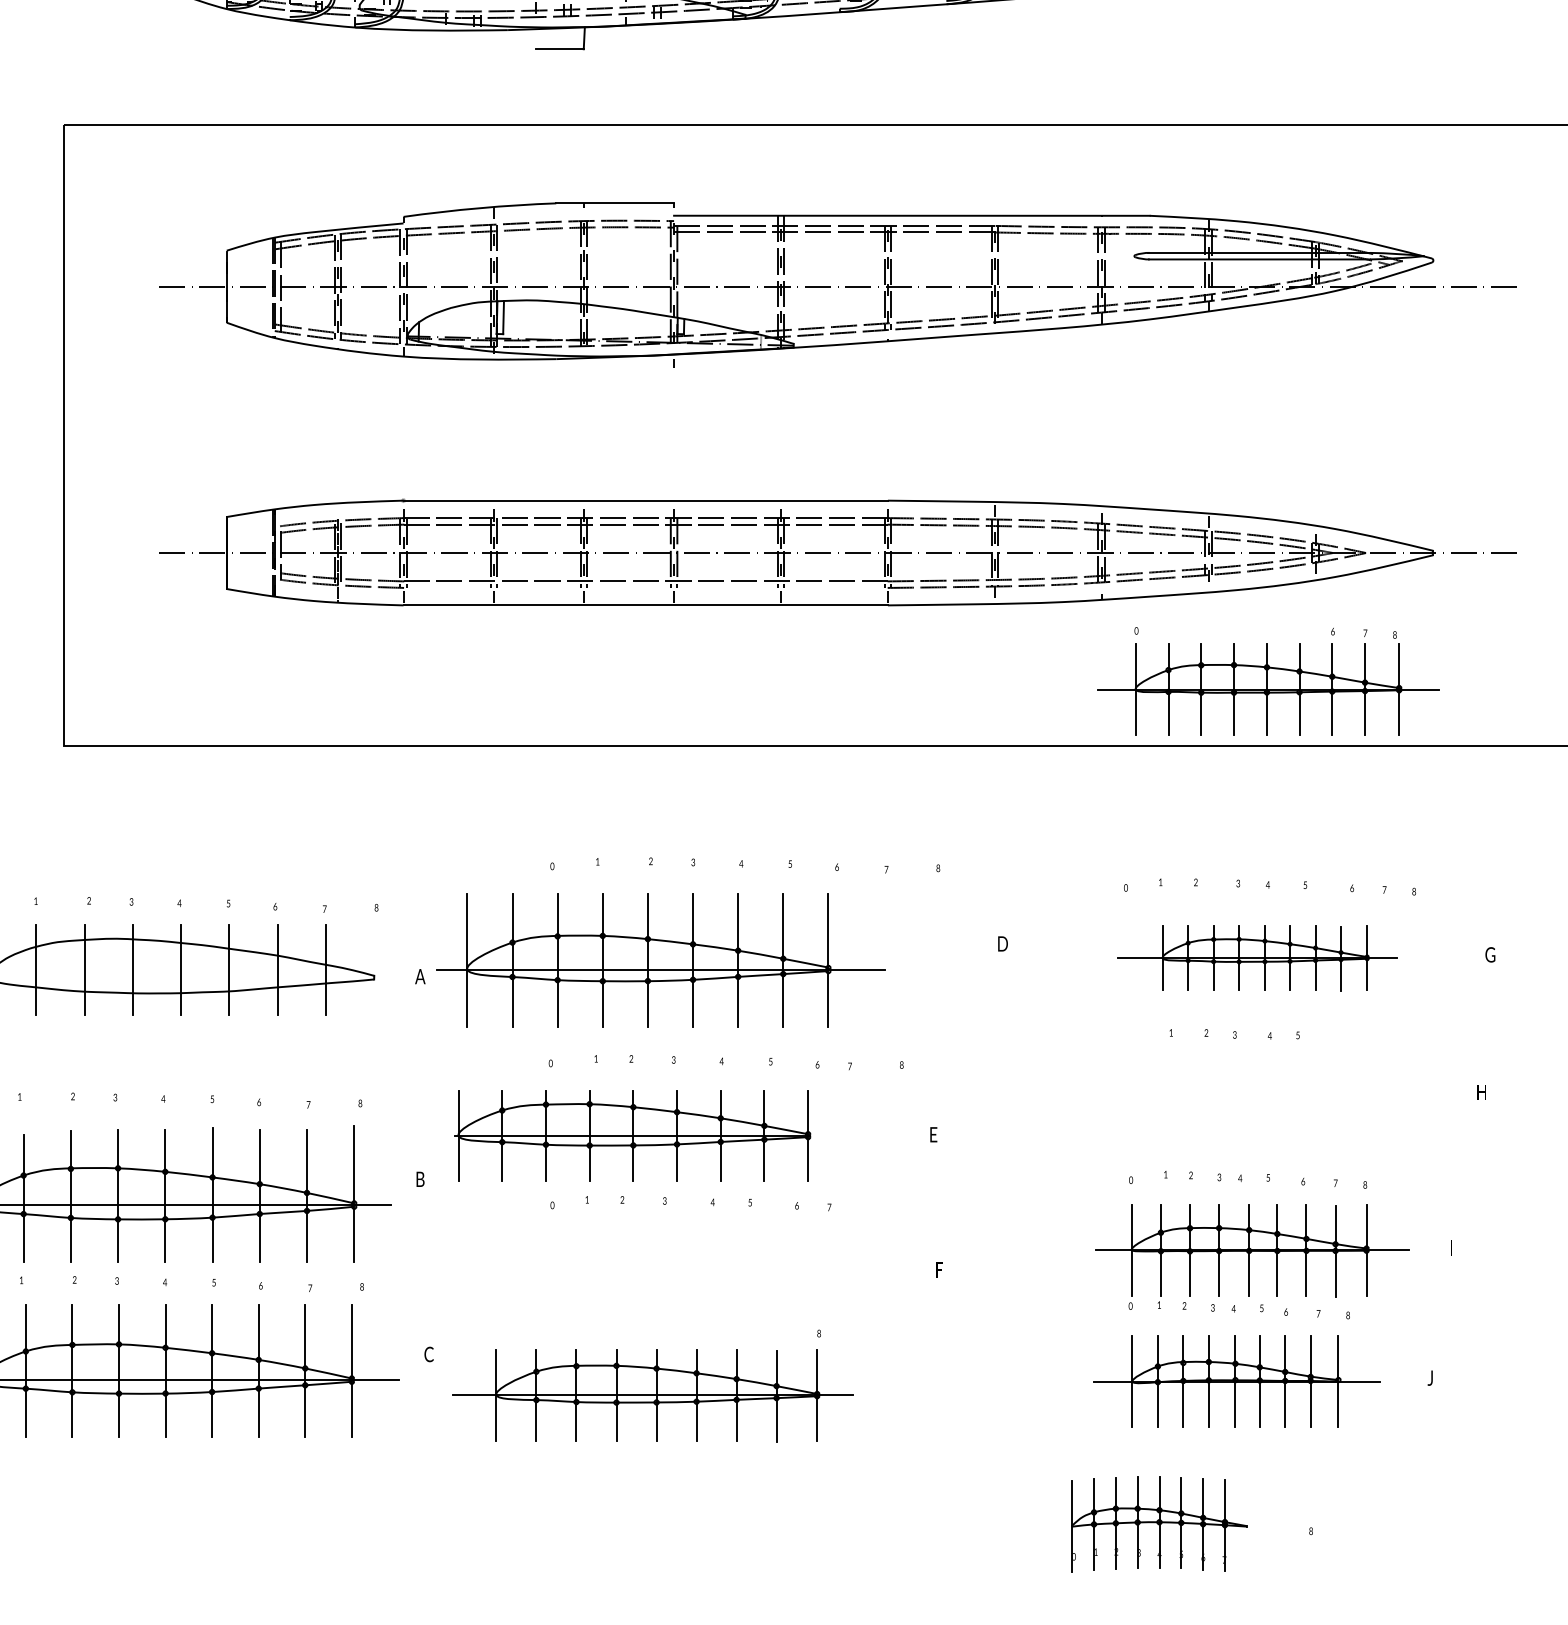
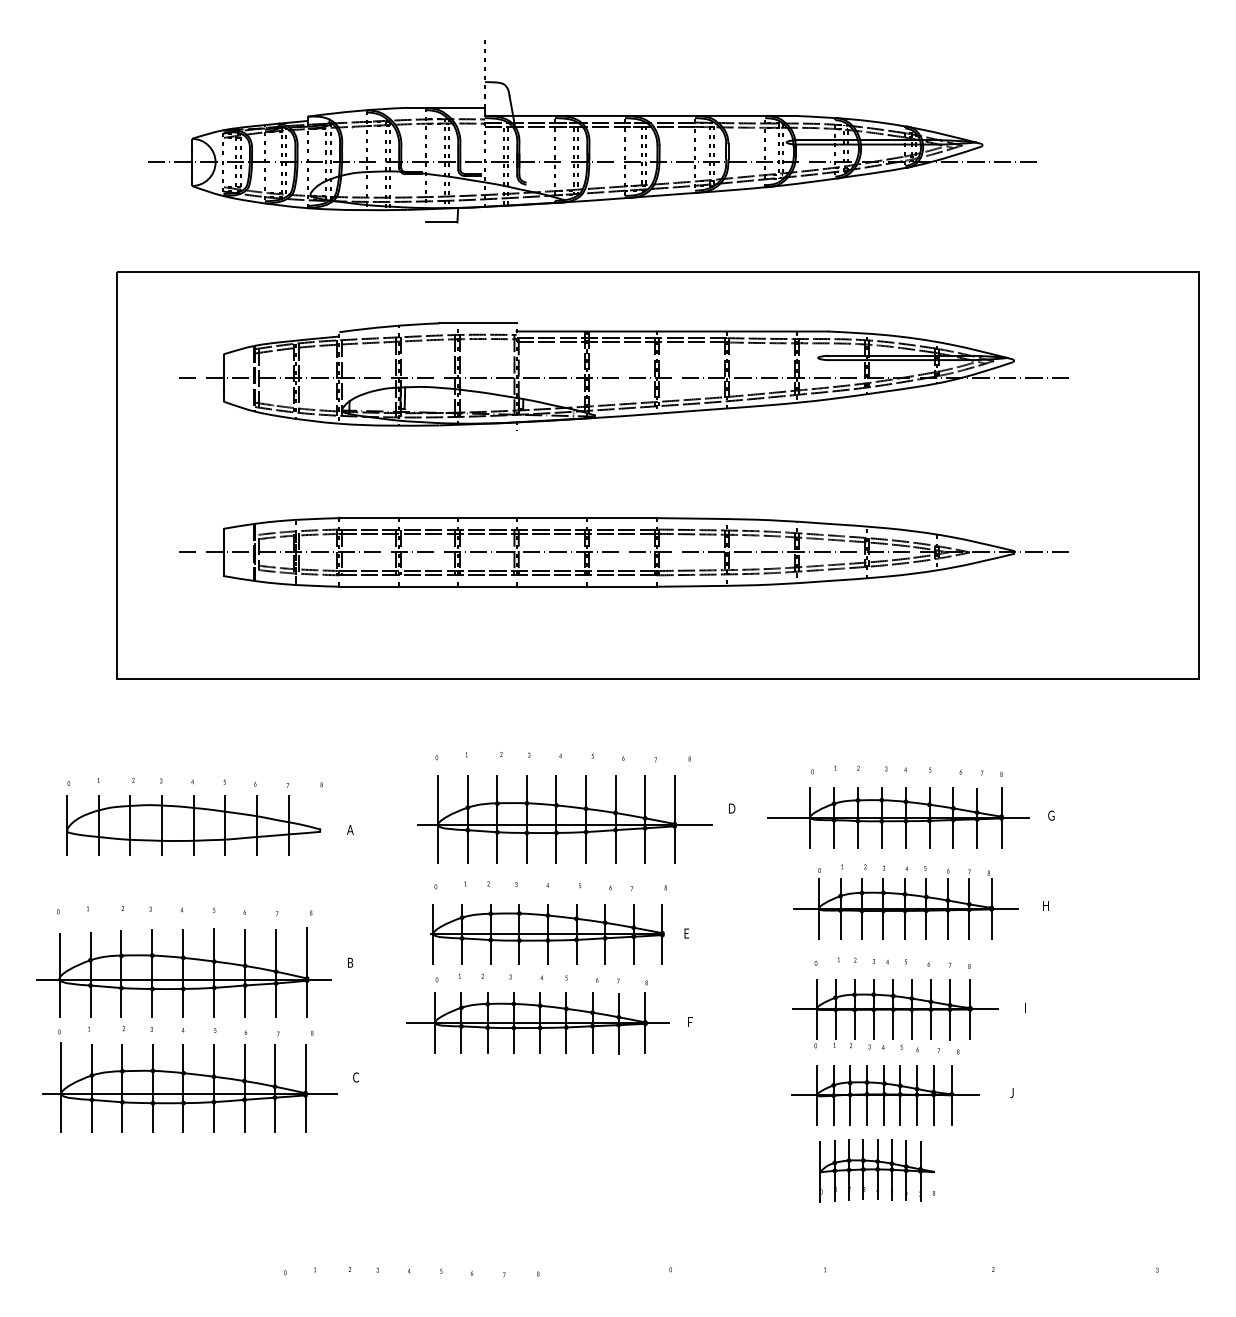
line: (644, 588) -> (497, 575), added
part: (1267, 681) -> (905, 903), moved
part: (1256, 957) -> (898, 817), size x1.43
part: (660, 960) -> (564, 819), moved
part: (632, 1136) -> (547, 934), moved
part: (652, 1386) -> (537, 1017), moved
part: (1157, 1523) -> (876, 1170), moved

